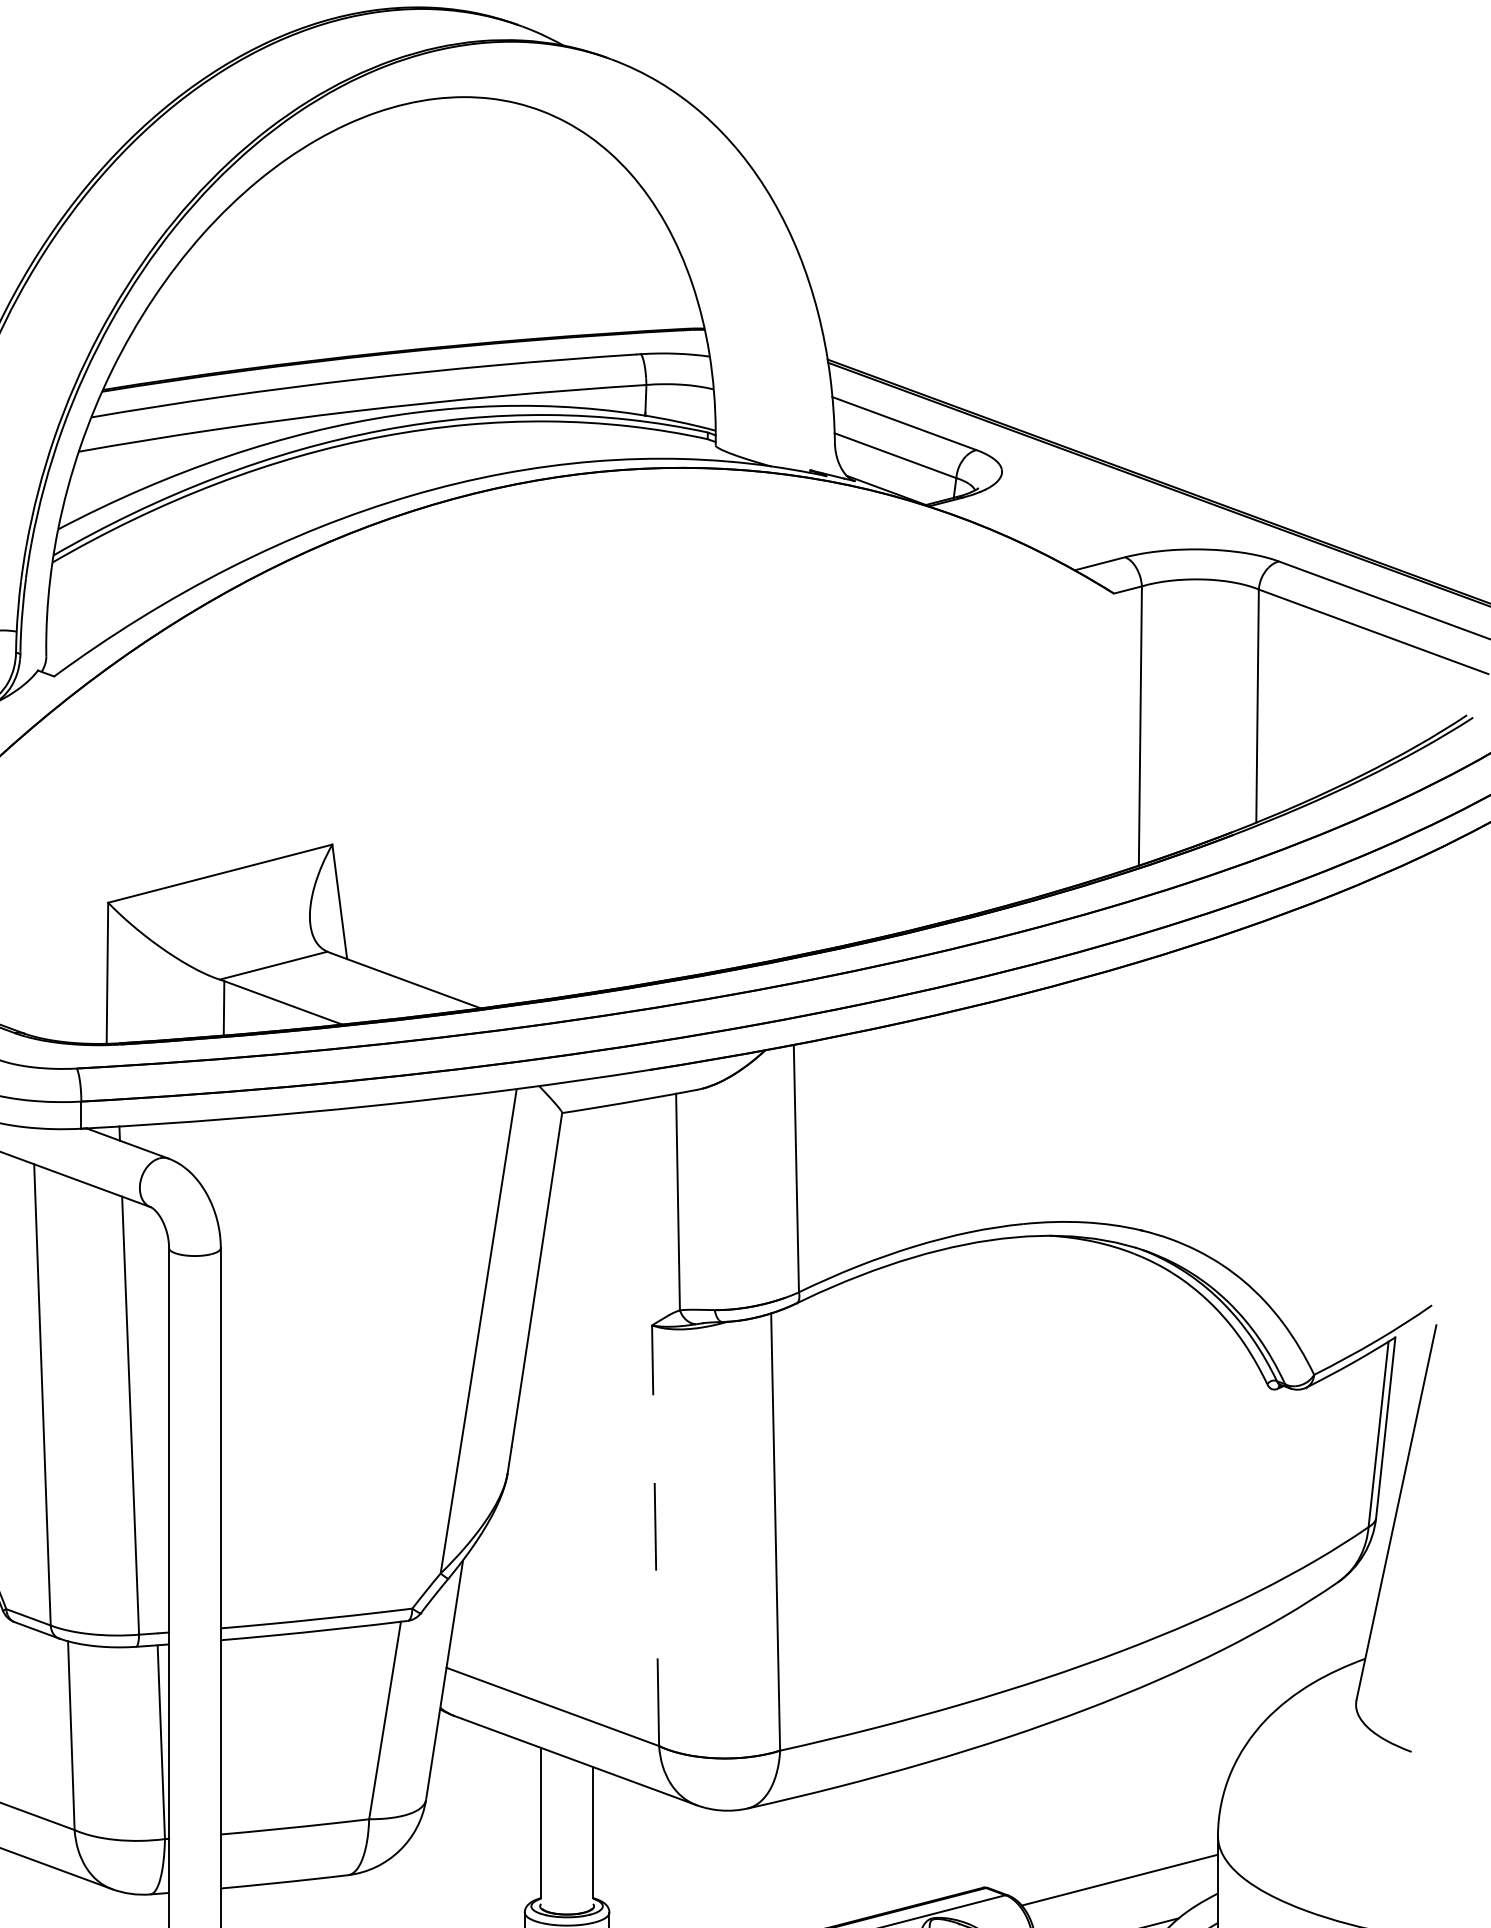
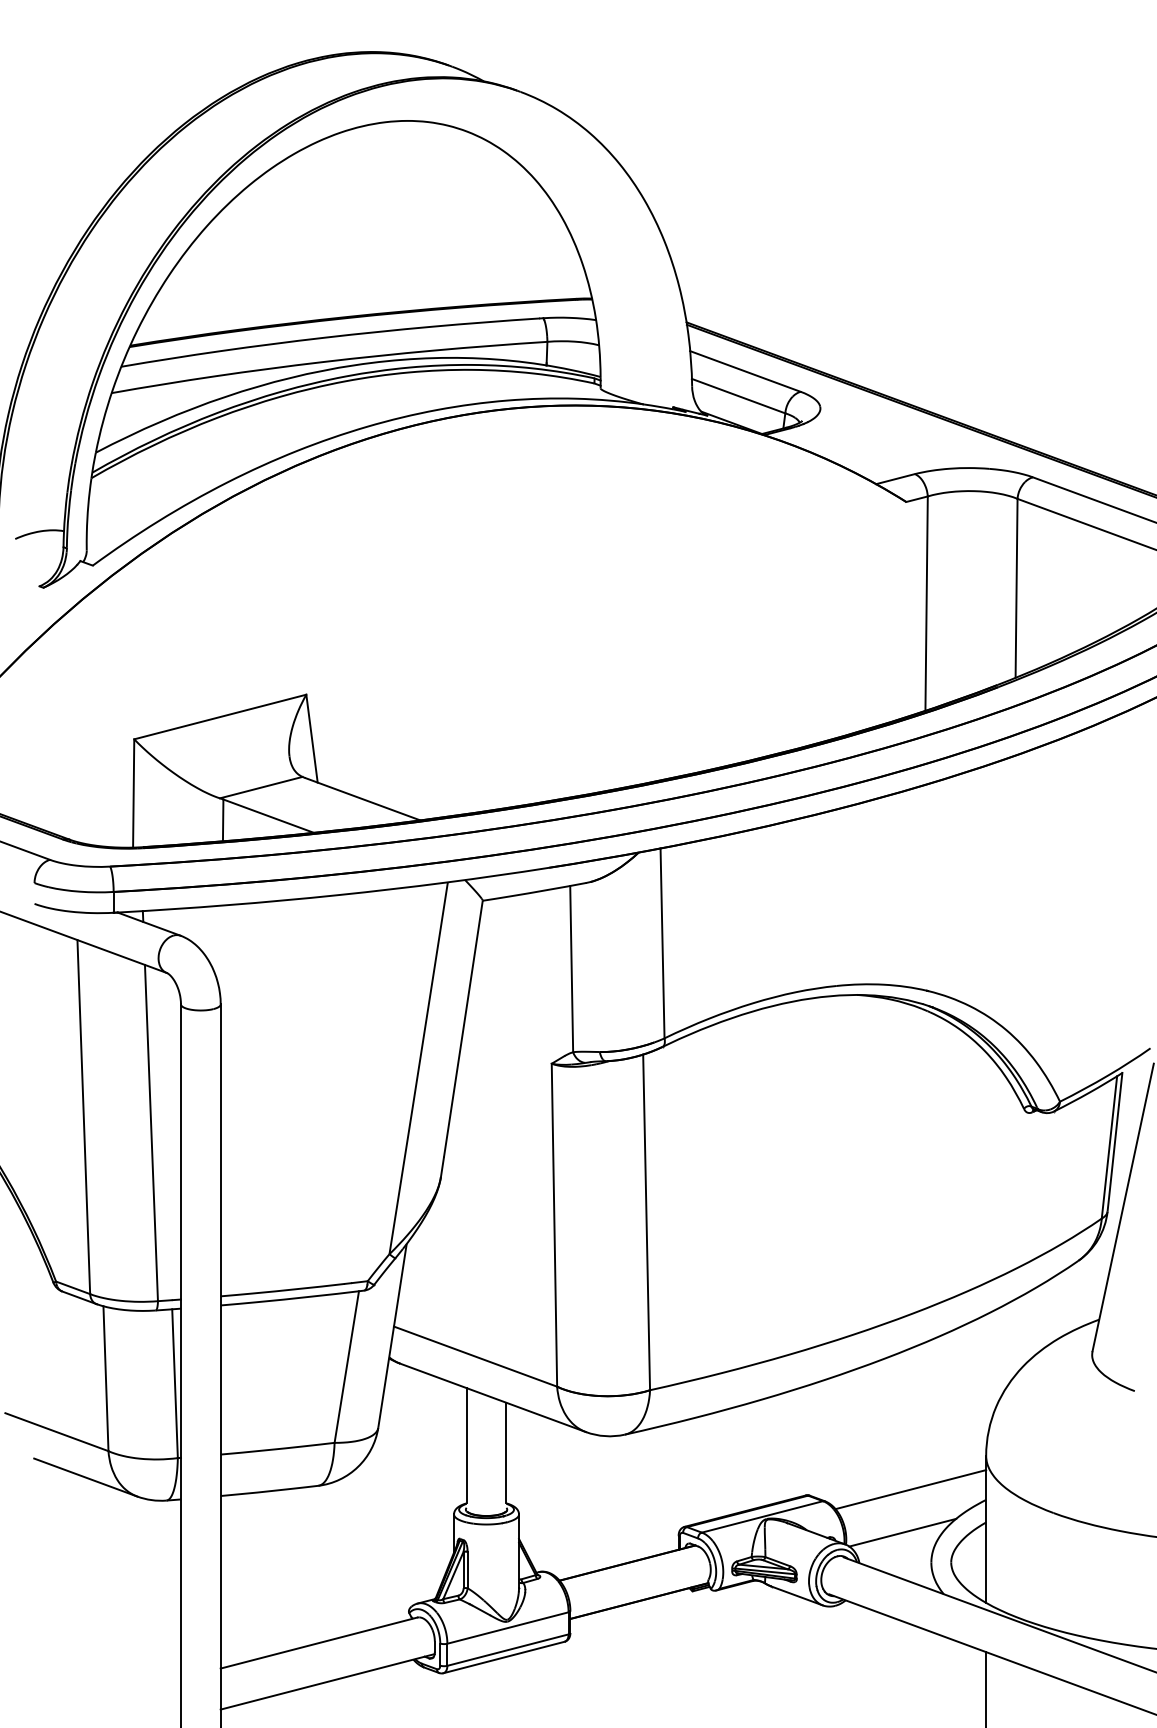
line: (655, 1534) -> (554, 1224), dashed -> solid

